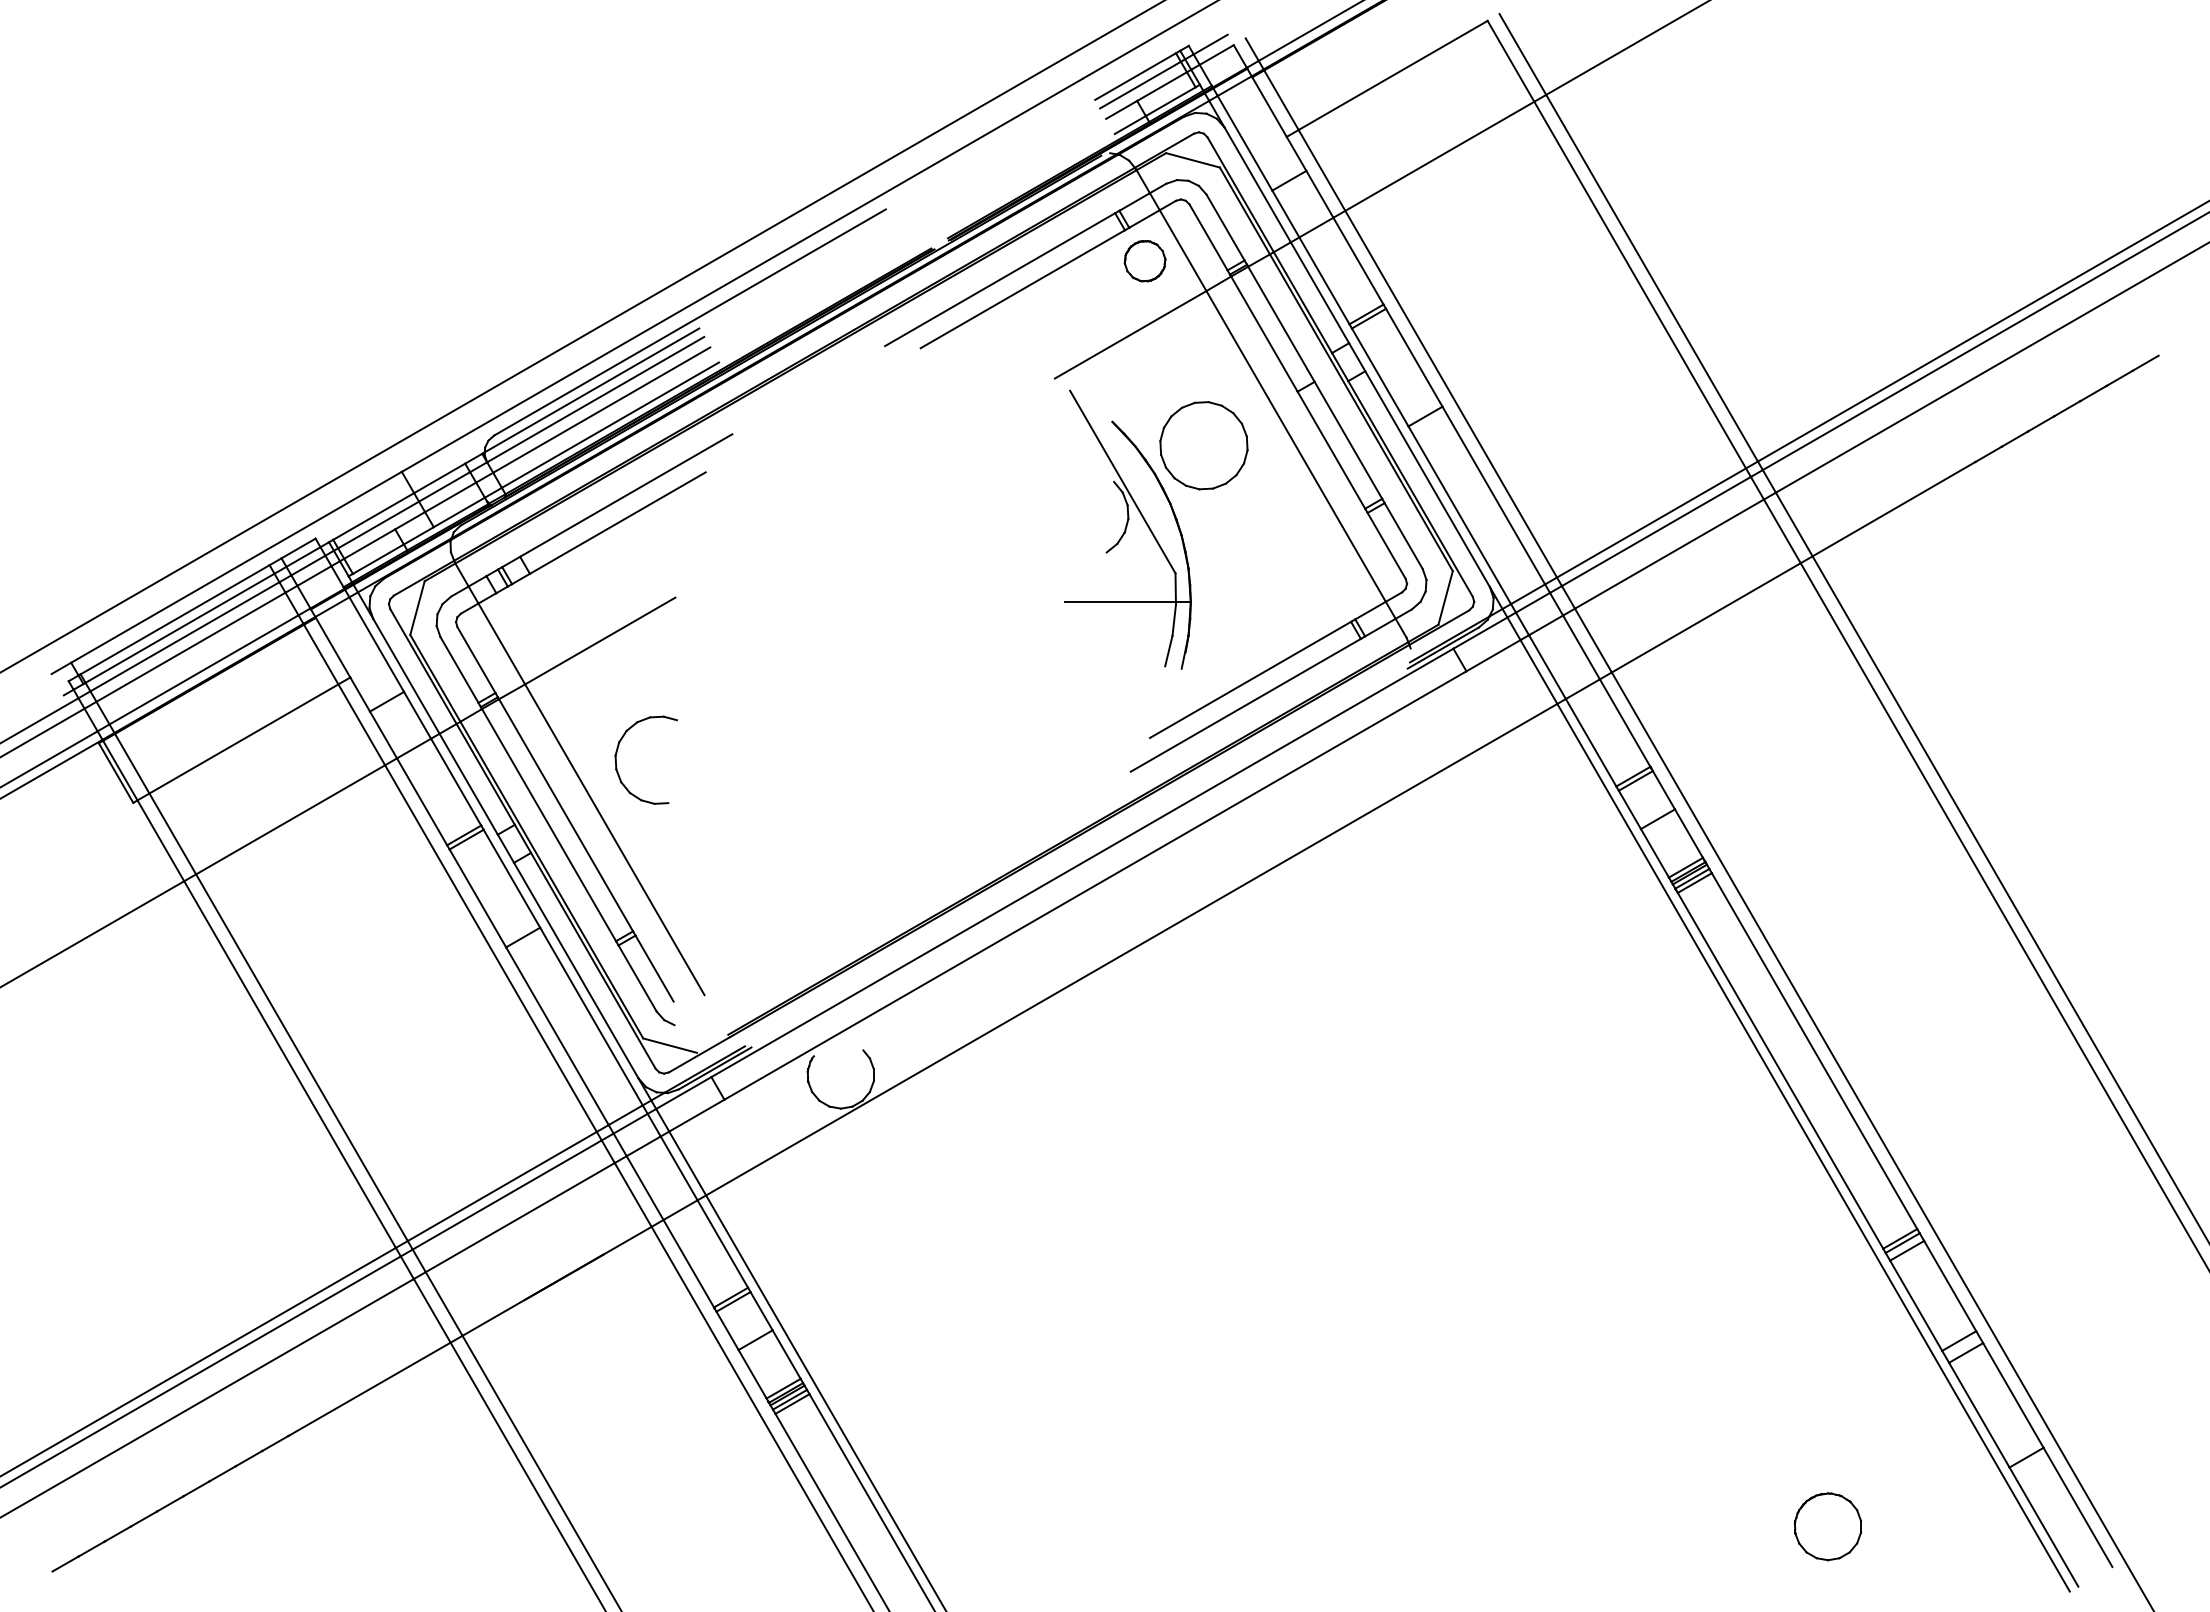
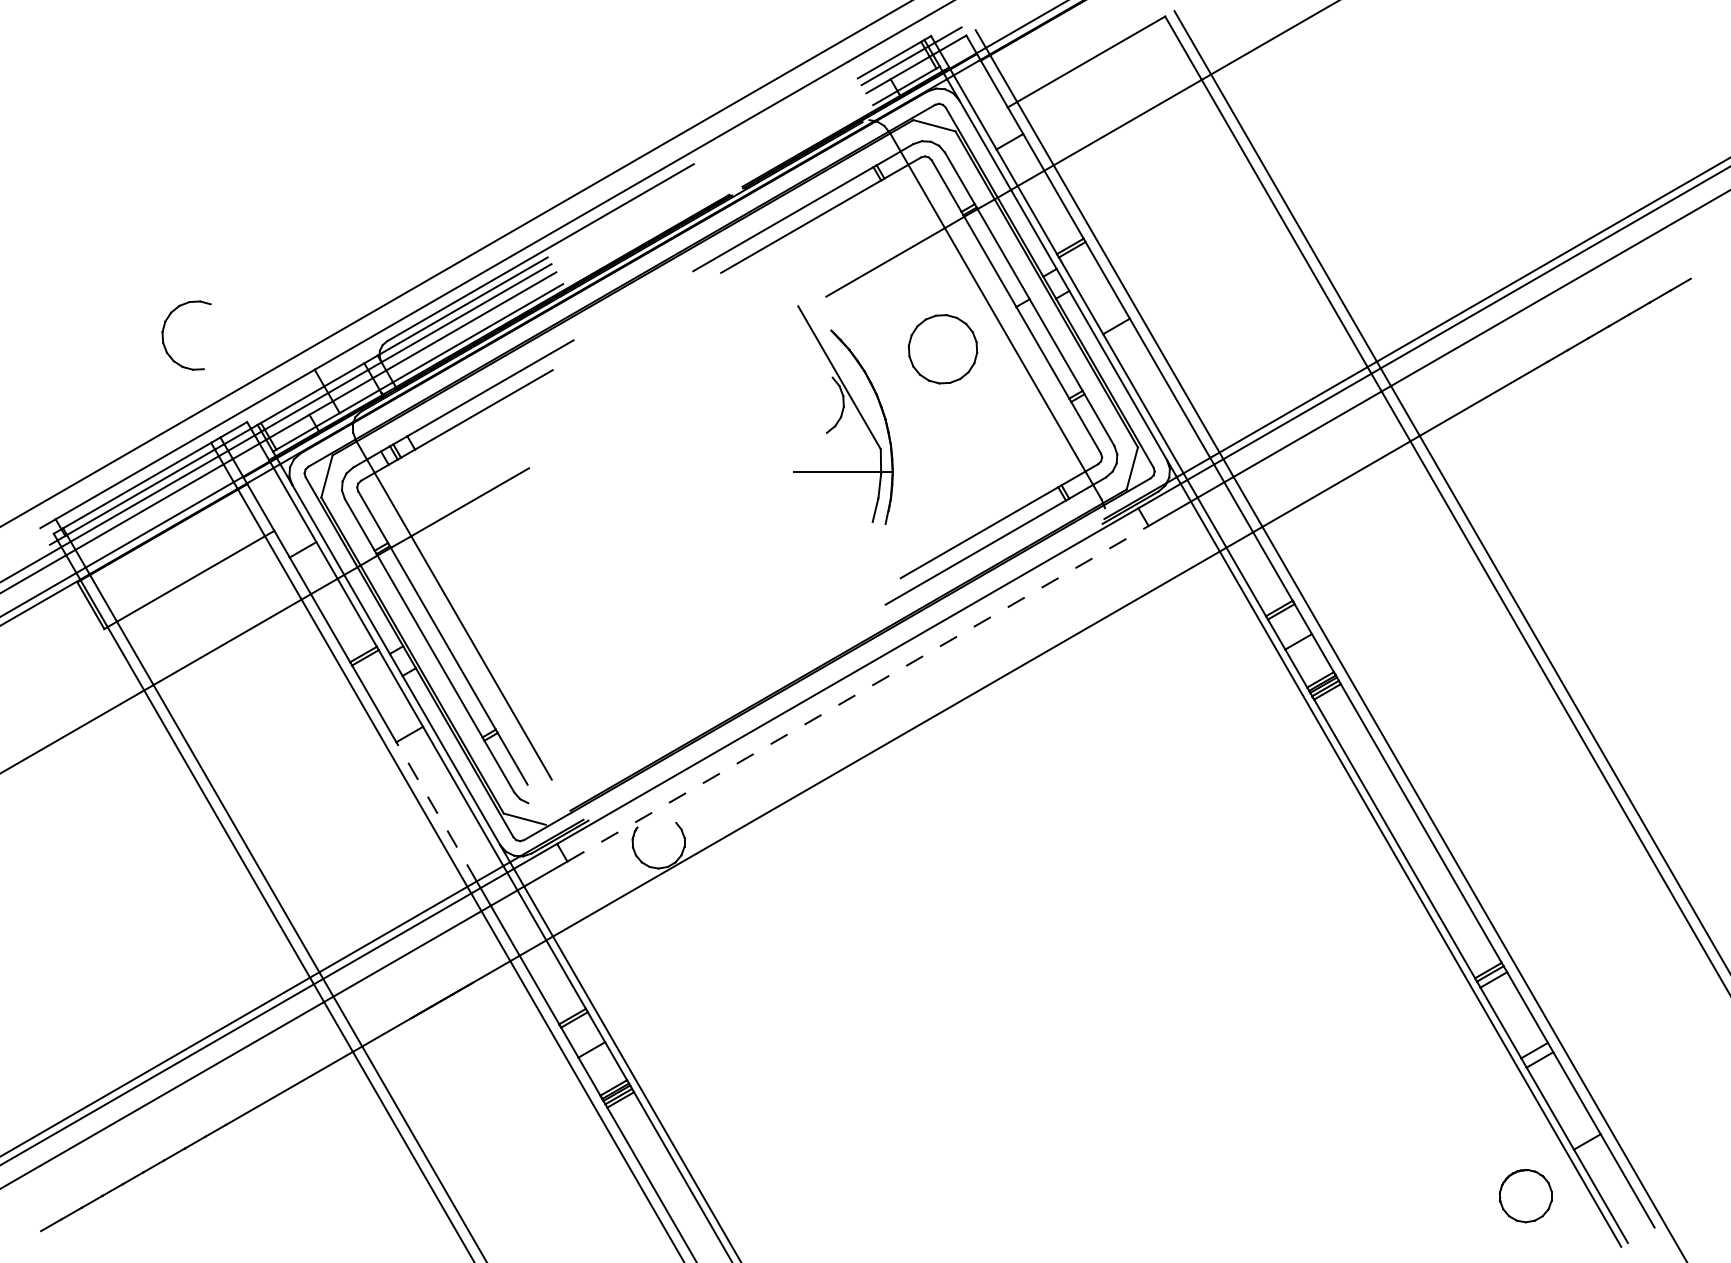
part: (1144, 261) -> (896, 204), removed
part: (1127, 529) -> (843, 414), moved
part: (617, 753) -> (164, 330), moved
line: (1095, 885) -> (858, 693), solid -> dashed
line: (557, 1036) -> (436, 812), solid -> dashed
part: (1827, 1526) -> (1525, 1195), moved

